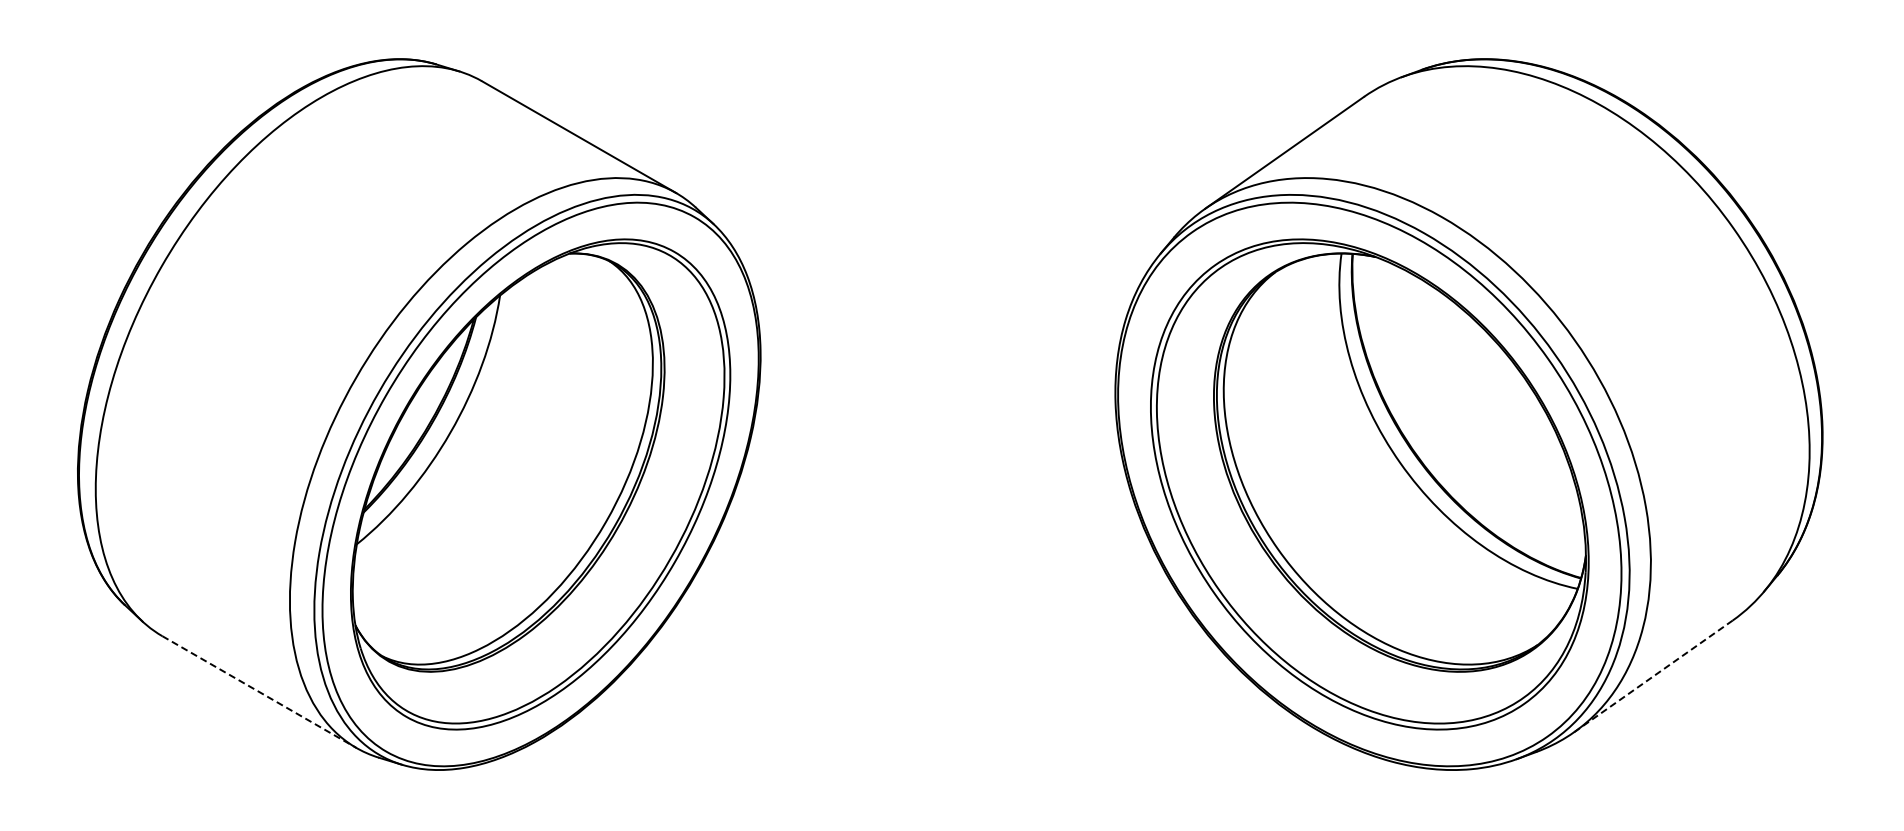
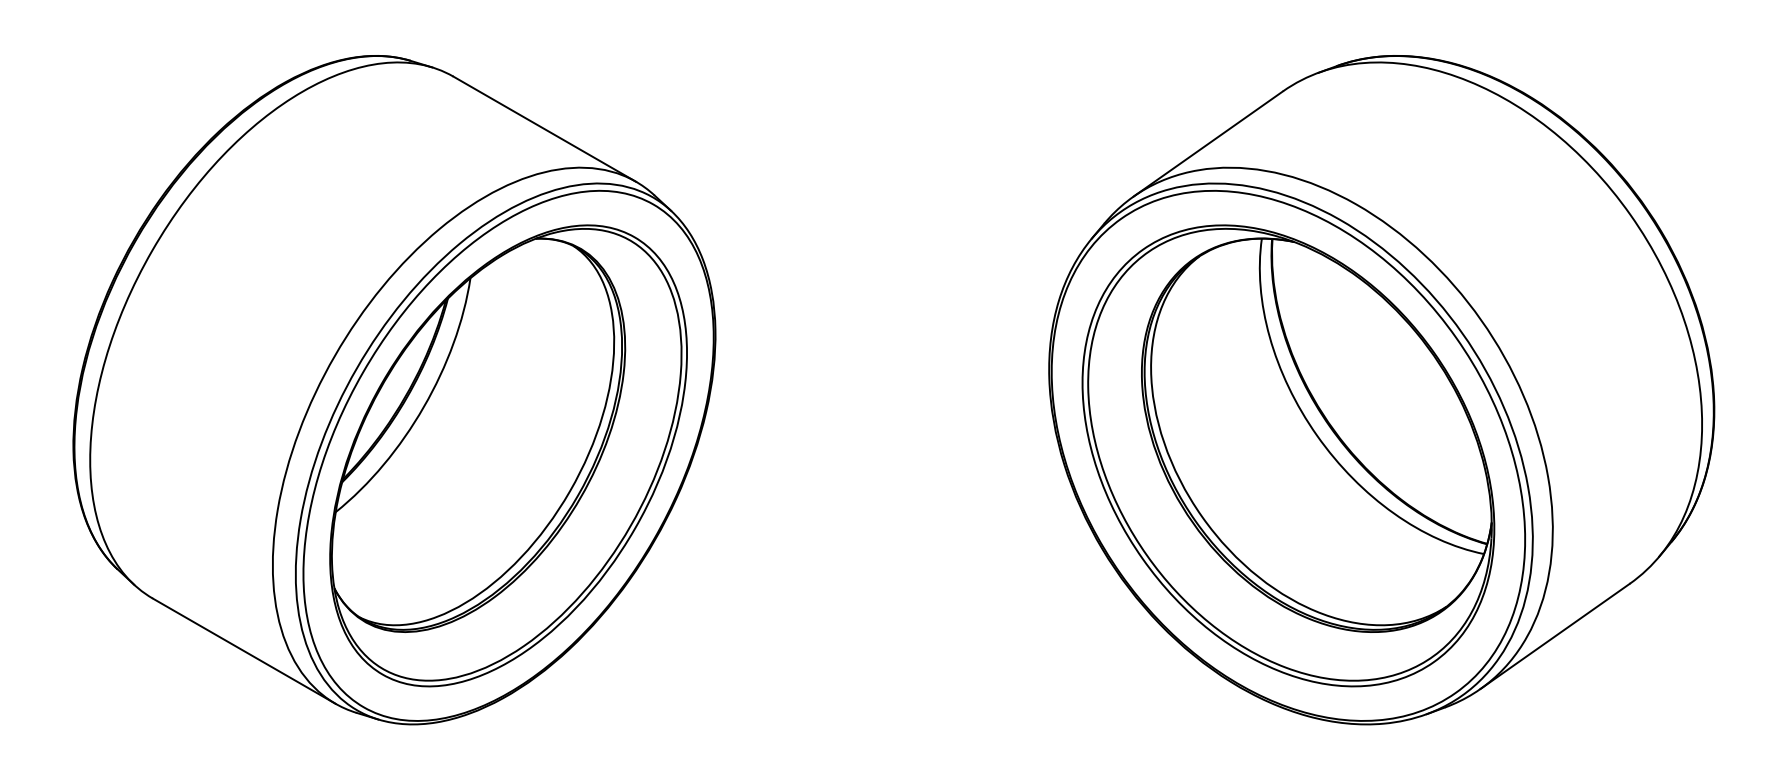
line: (1653, 676) -> (1555, 636), dashed -> solid
line: (259, 692) -> (244, 651), dashed -> solid

